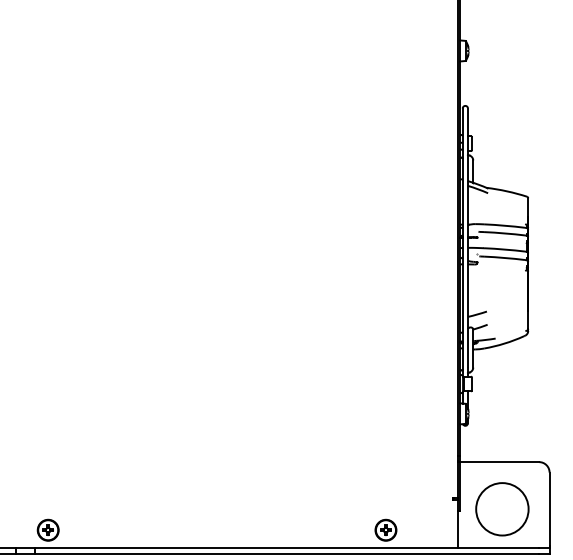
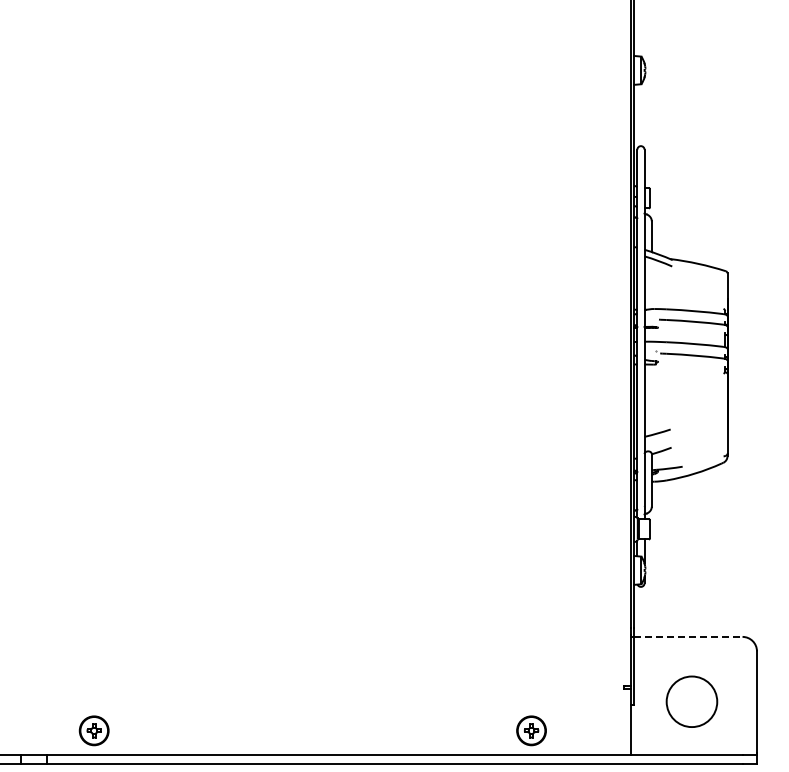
line: (499, 461) -> (688, 636), solid -> dashed
circle: (502, 508) -> (691, 701), size x0.7
part: (47, 530) -> (93, 730), moved

